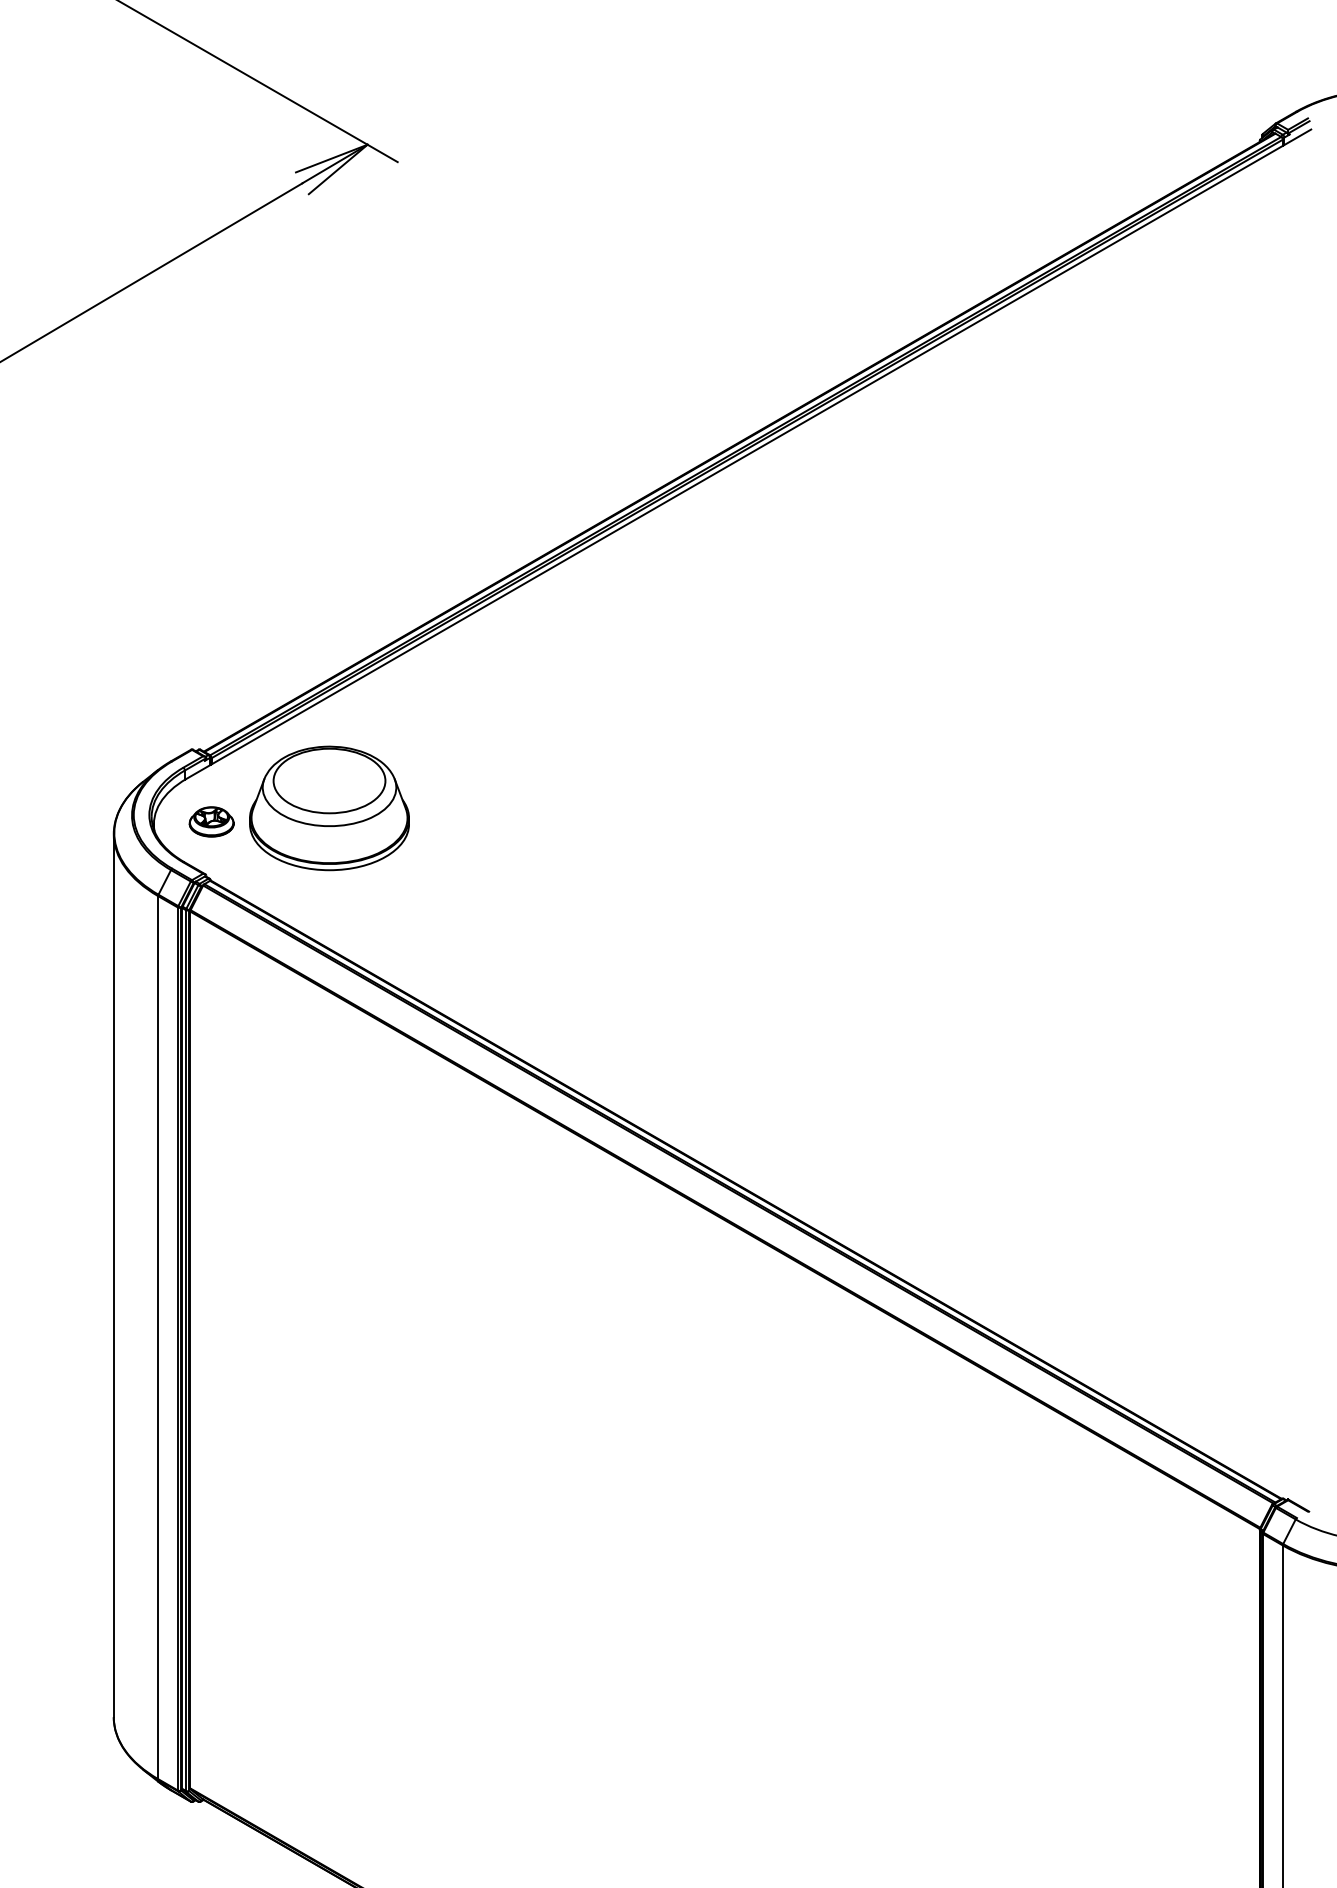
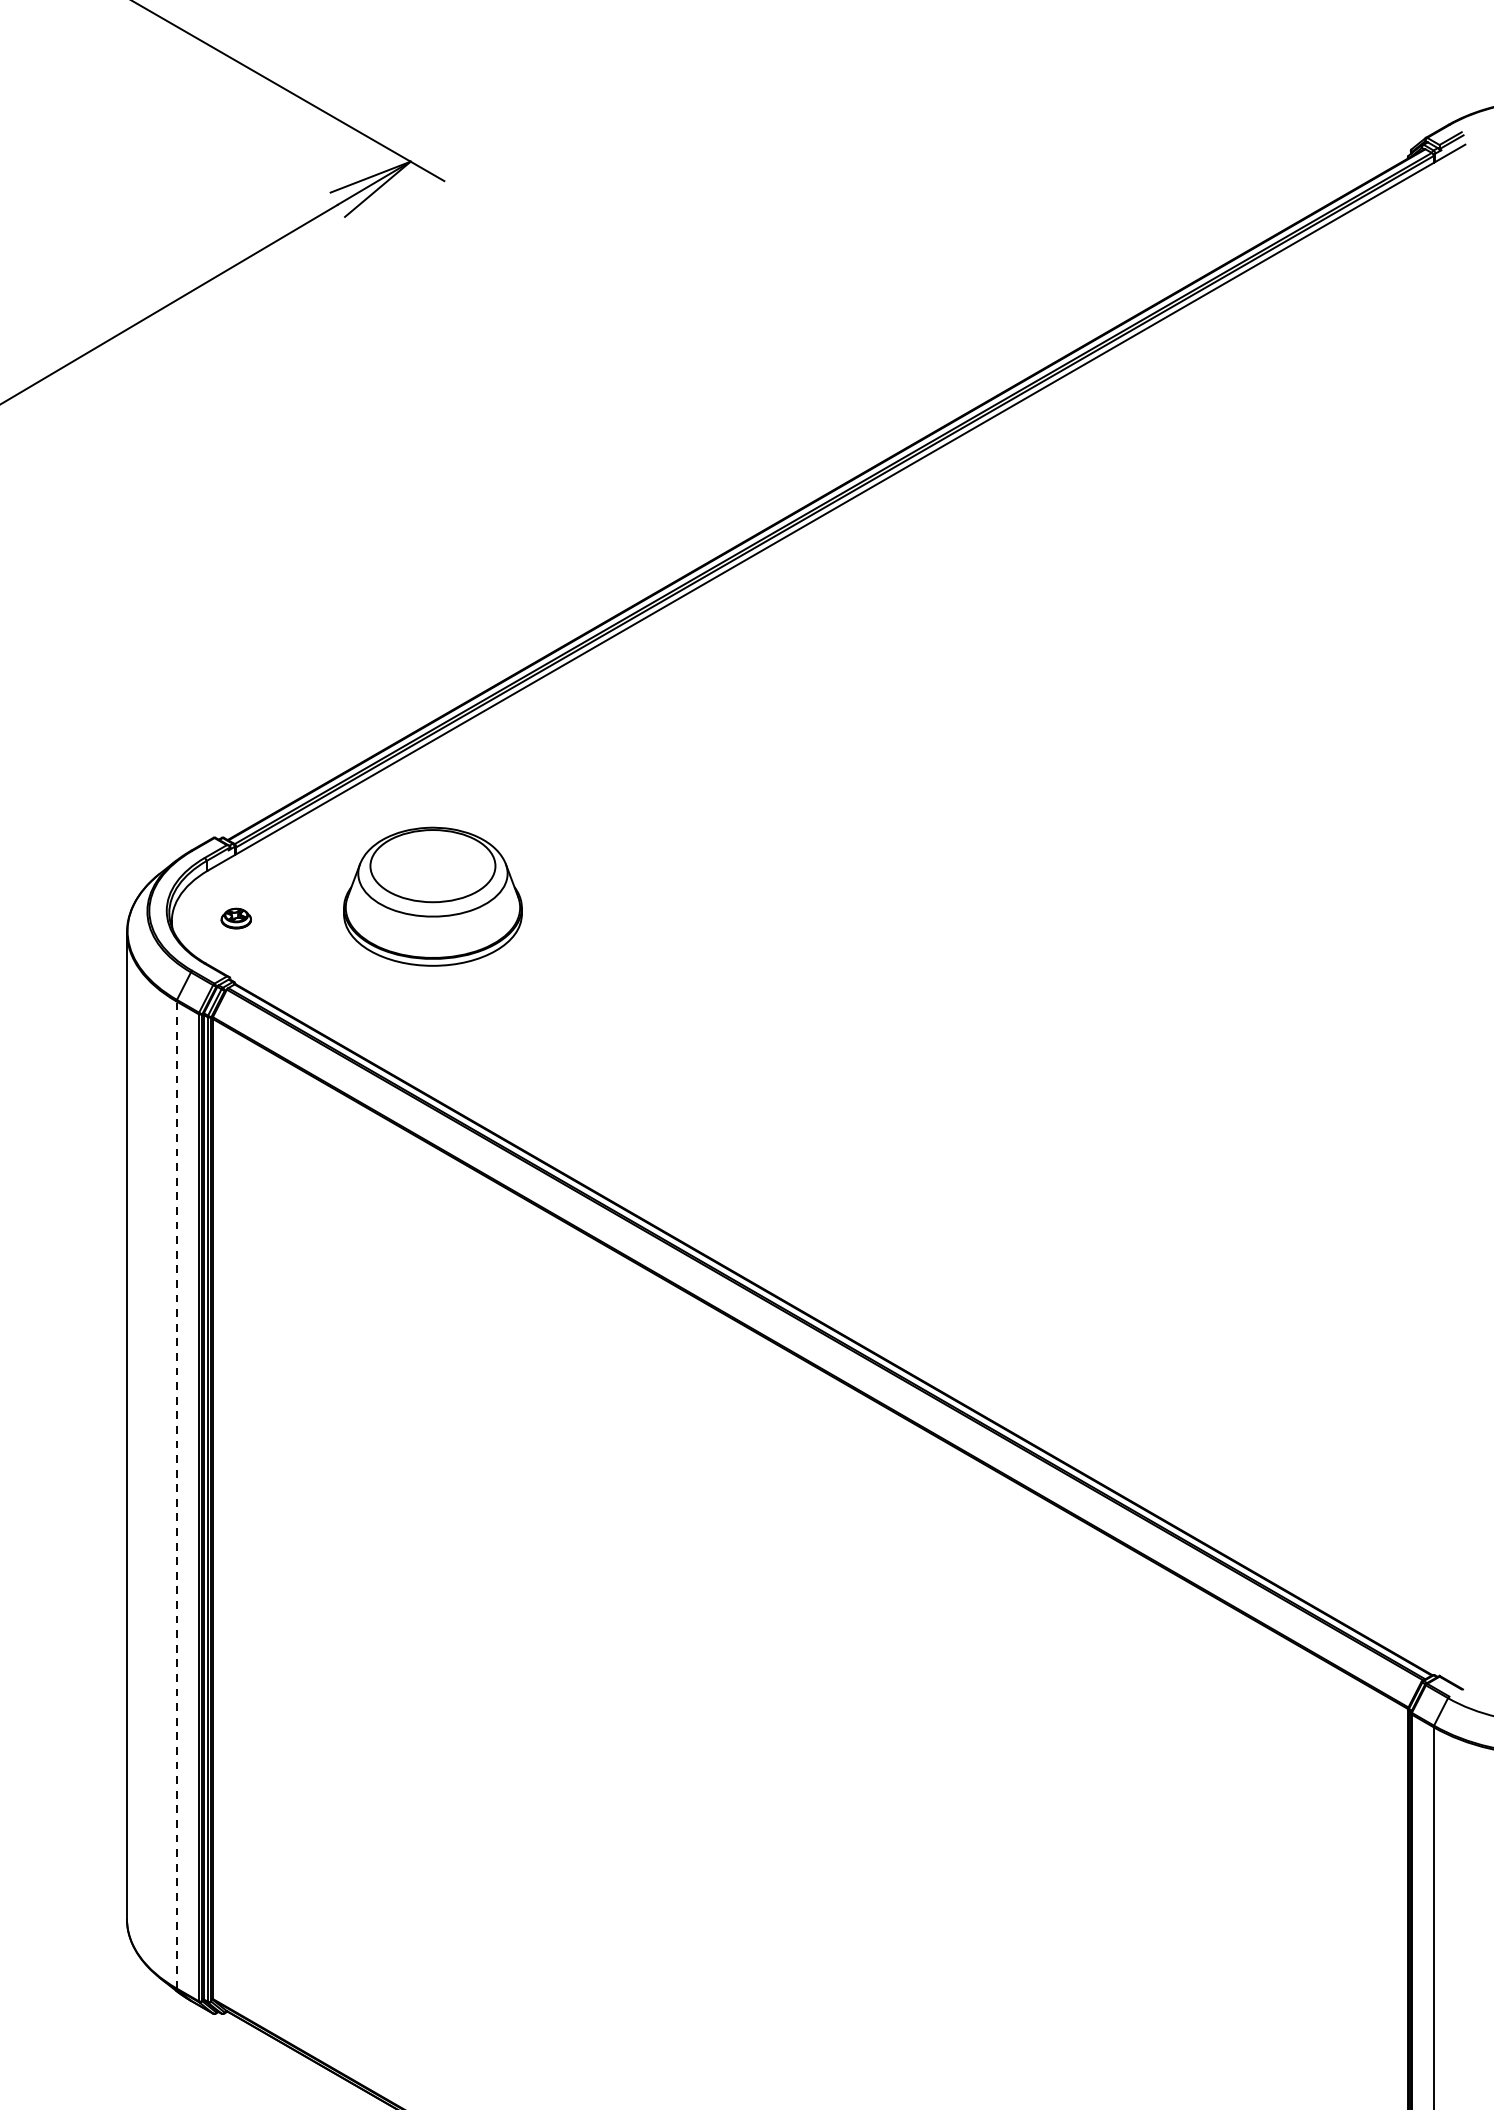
part: (329, 808) -> (432, 896), moved
part: (211, 821) -> (236, 918), size x0.6
line: (158, 1337) -> (176, 1494), solid -> dashed

